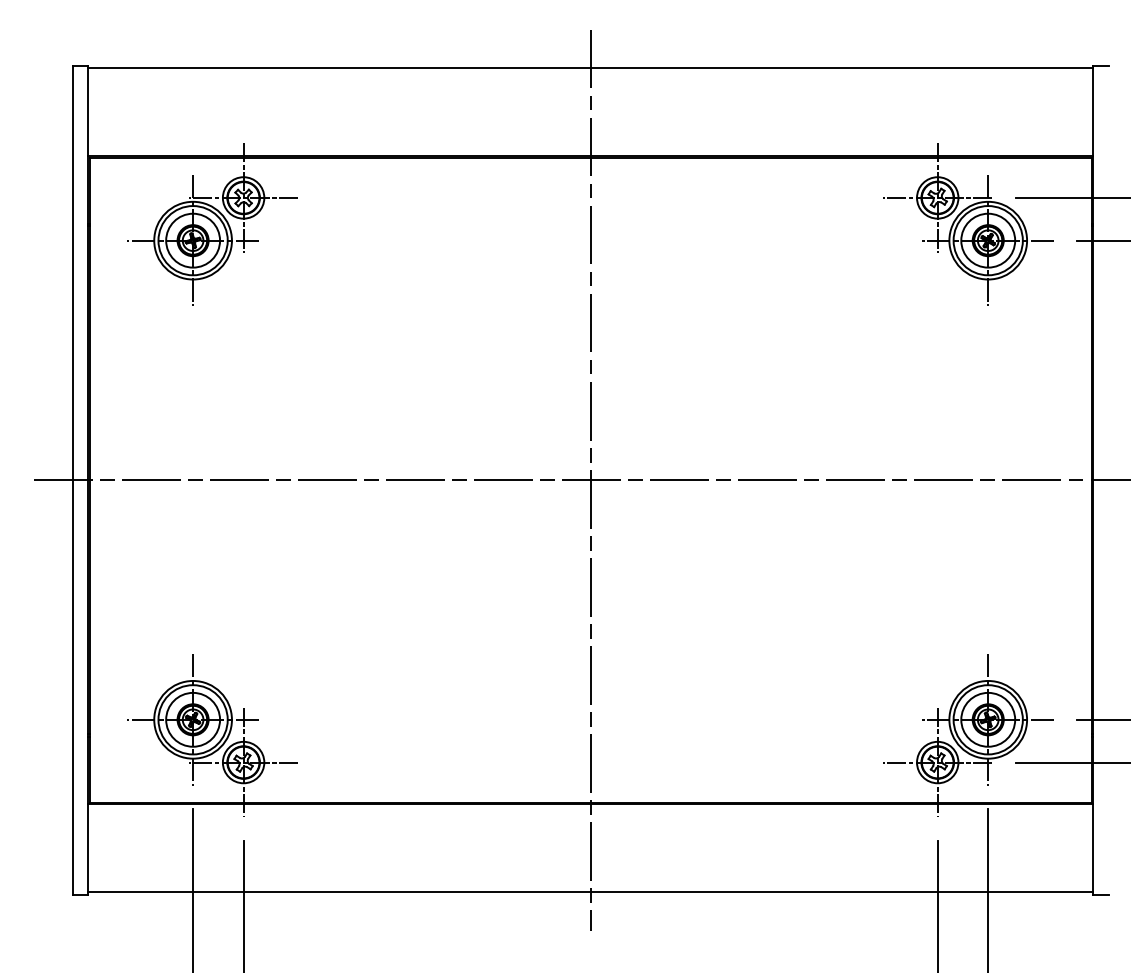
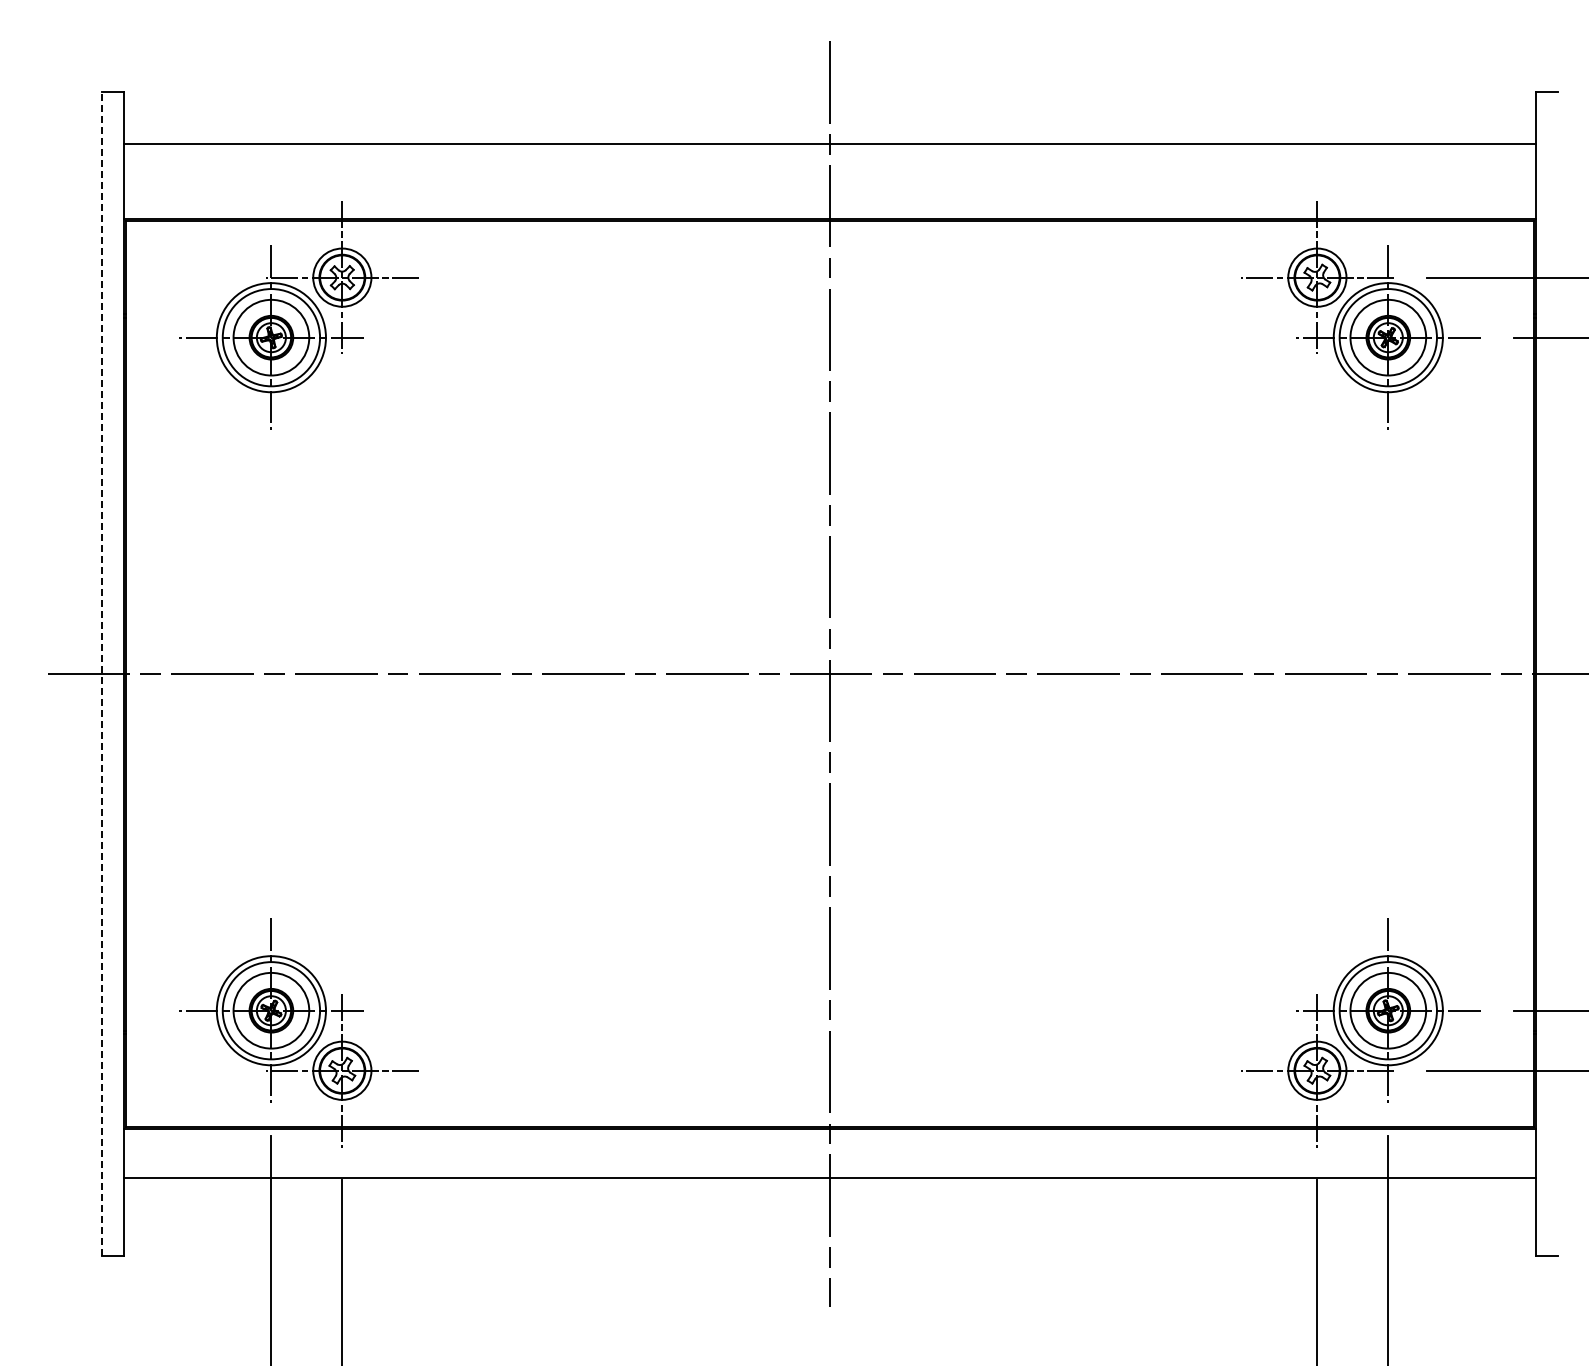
line: (590, 68) -> (829, 143), moved
line: (72, 479) -> (102, 673), solid -> dashed
line: (590, 891) -> (829, 1177), moved

